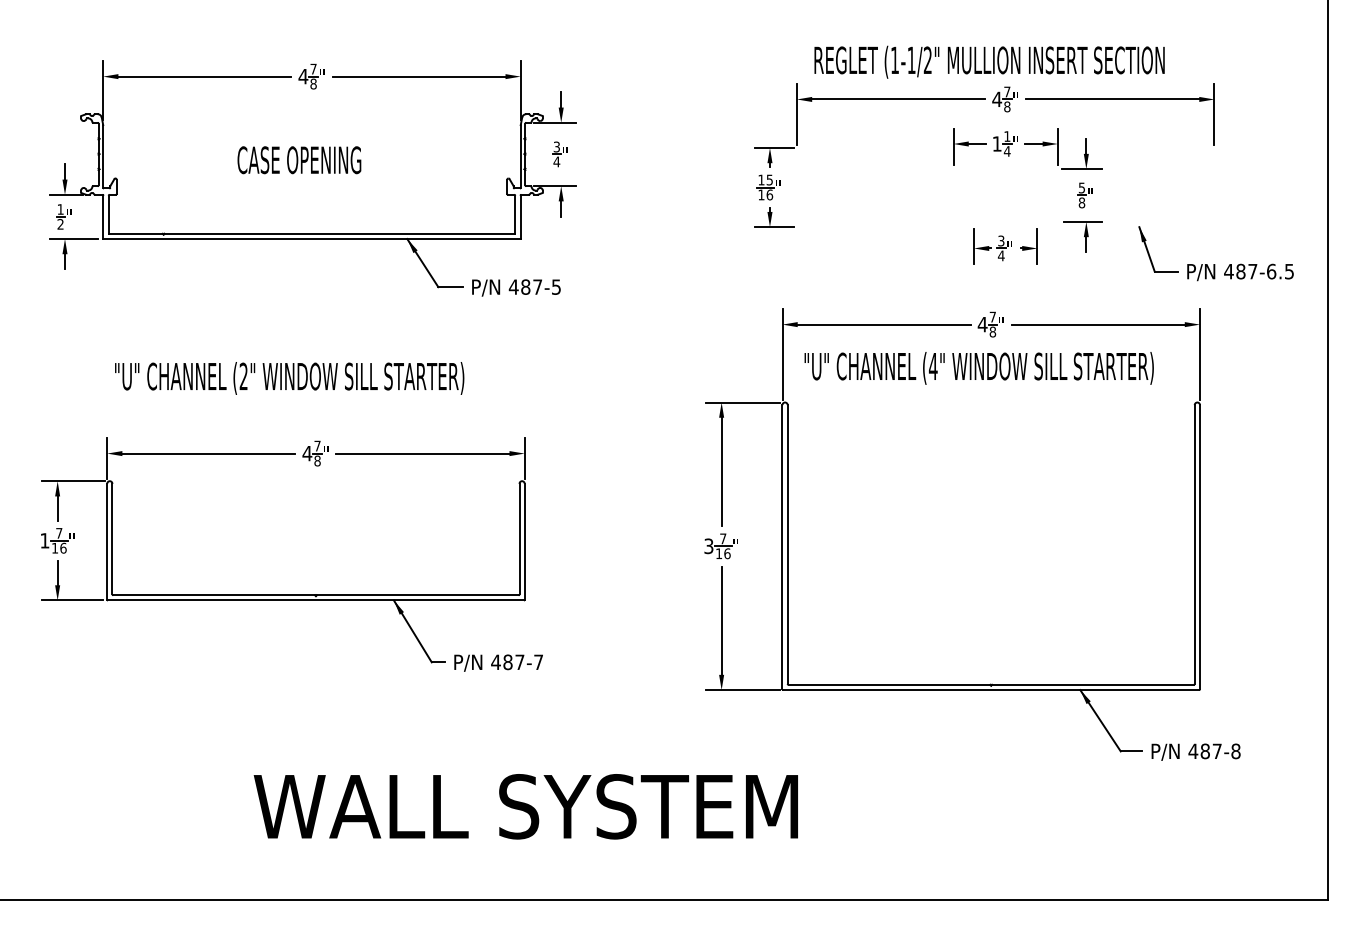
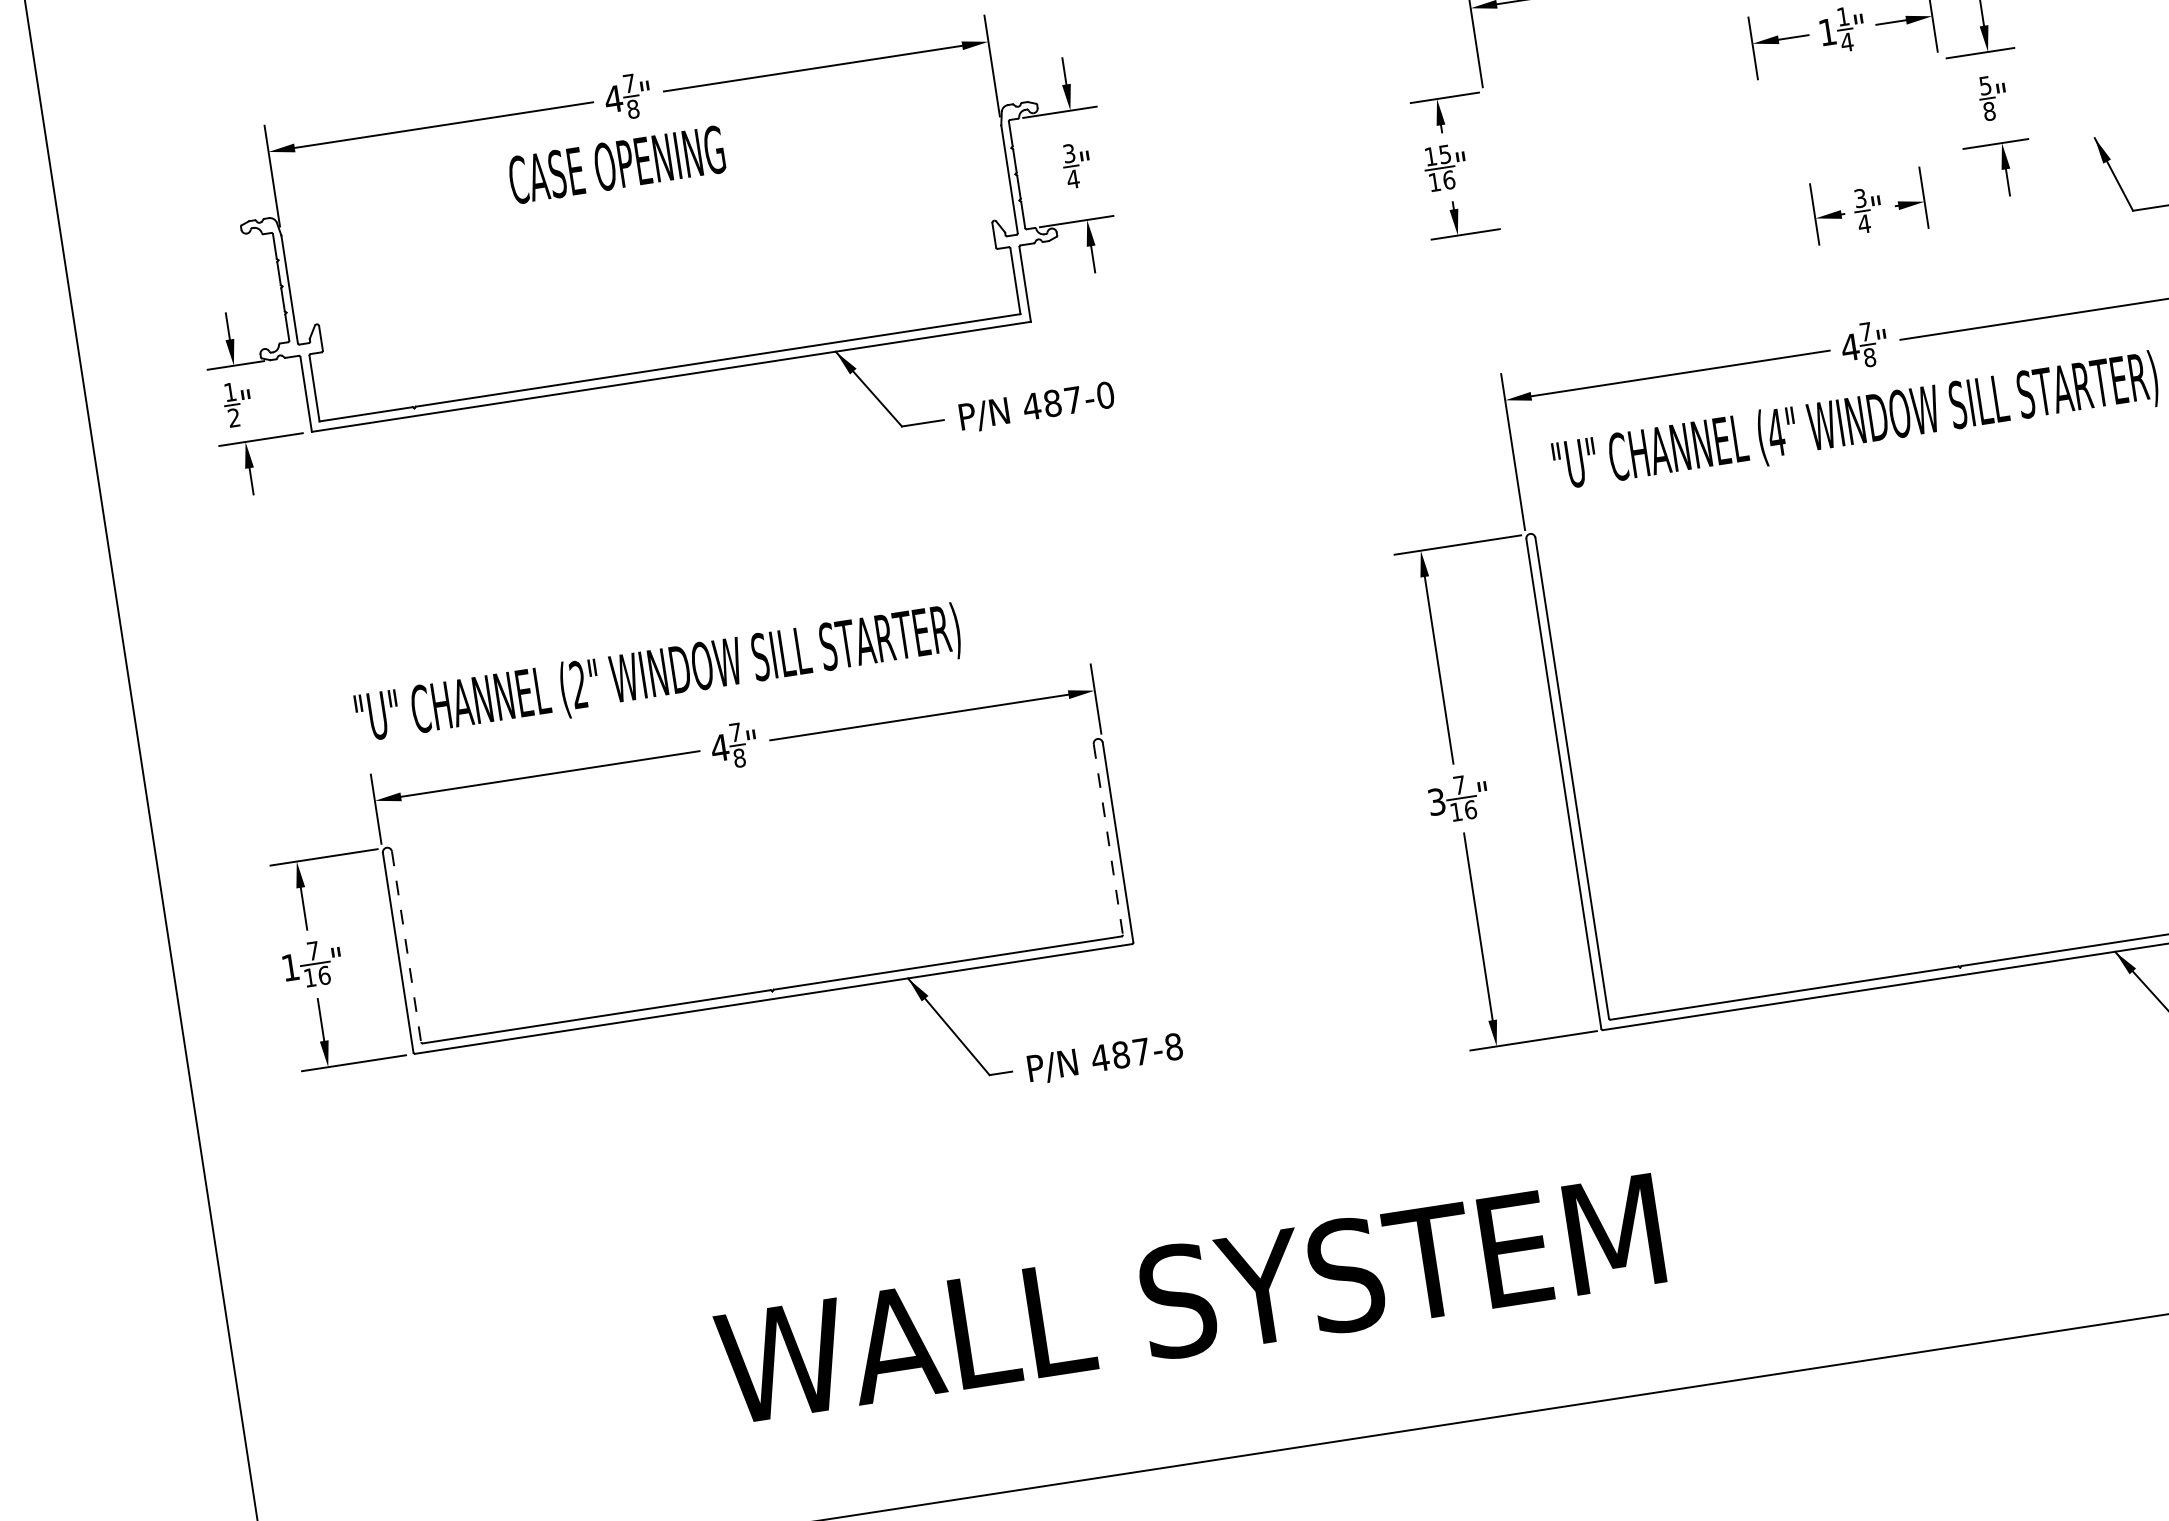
text: (299, 160) -> (617, 165), moved
text: (556, 286) -> (1105, 394), 487-5 -> 487-0
text: (289, 378) -> (658, 676), moved
line: (112, 539) -> (406, 947), solid -> dashed
line: (519, 539) -> (1108, 840), solid -> dashed
text: (538, 662) -> (1173, 1047), 487-7 -> 487-8

